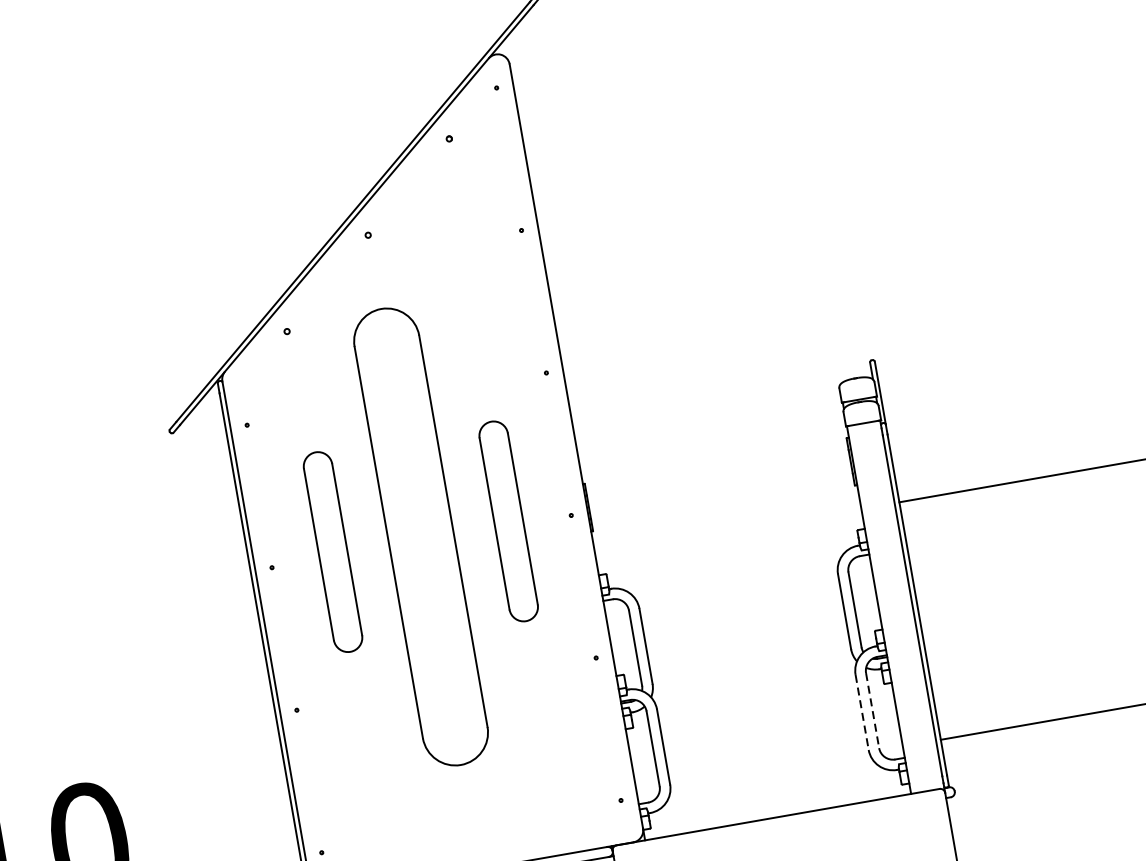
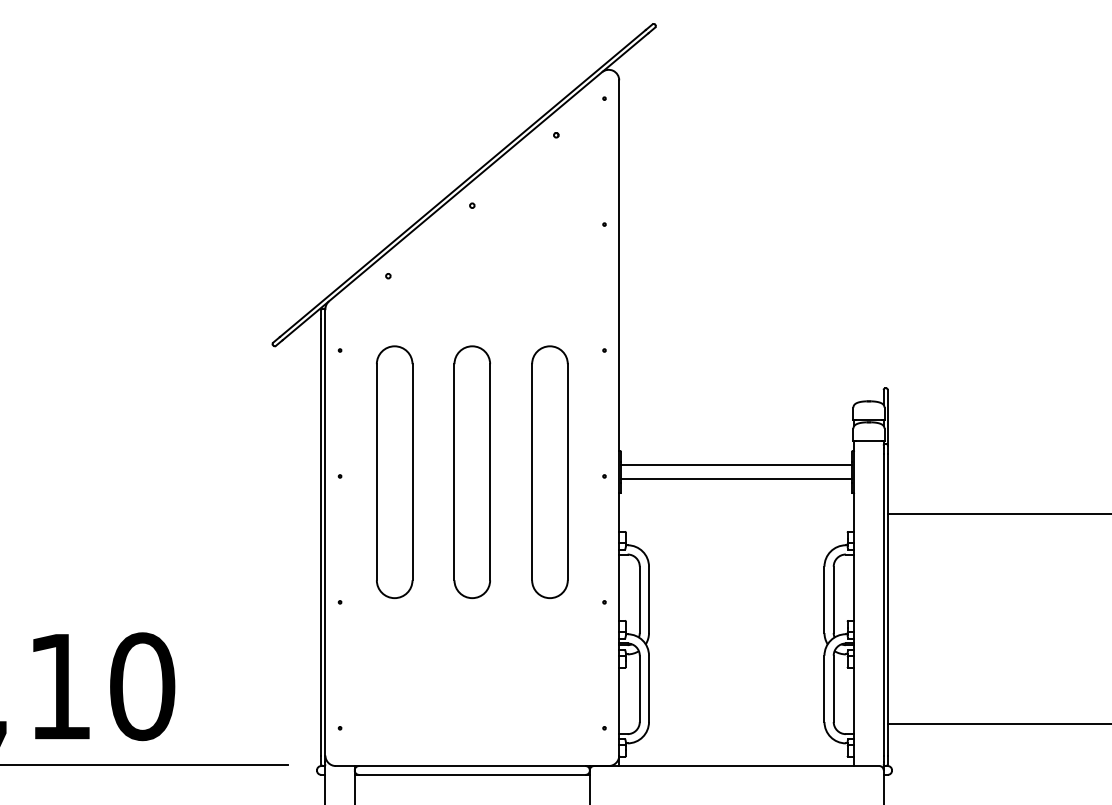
line: (718, 477) -> (736, 465), added
line: (721, 492) -> (736, 479), added
part: (508, 520) -> (549, 471), size x1.43
part: (419, 536) -> (471, 471), size x0.62
part: (332, 551) -> (394, 471), size x1.43
line: (872, 711) -> (833, 689), dashed -> solid
line: (862, 713) -> (824, 689), dashed -> solid

